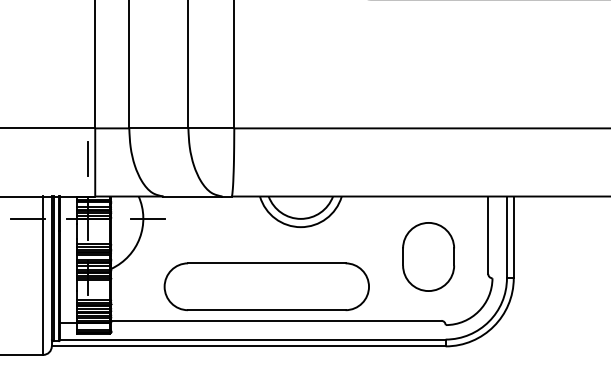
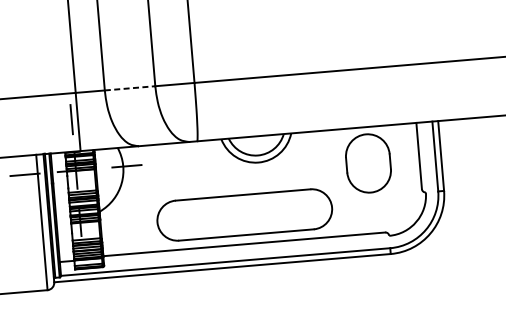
line: (158, 128) -> (129, 88), solid -> dashed
part: (428, 256) -> (368, 163), moved
part: (266, 286) -> (244, 214), moved

